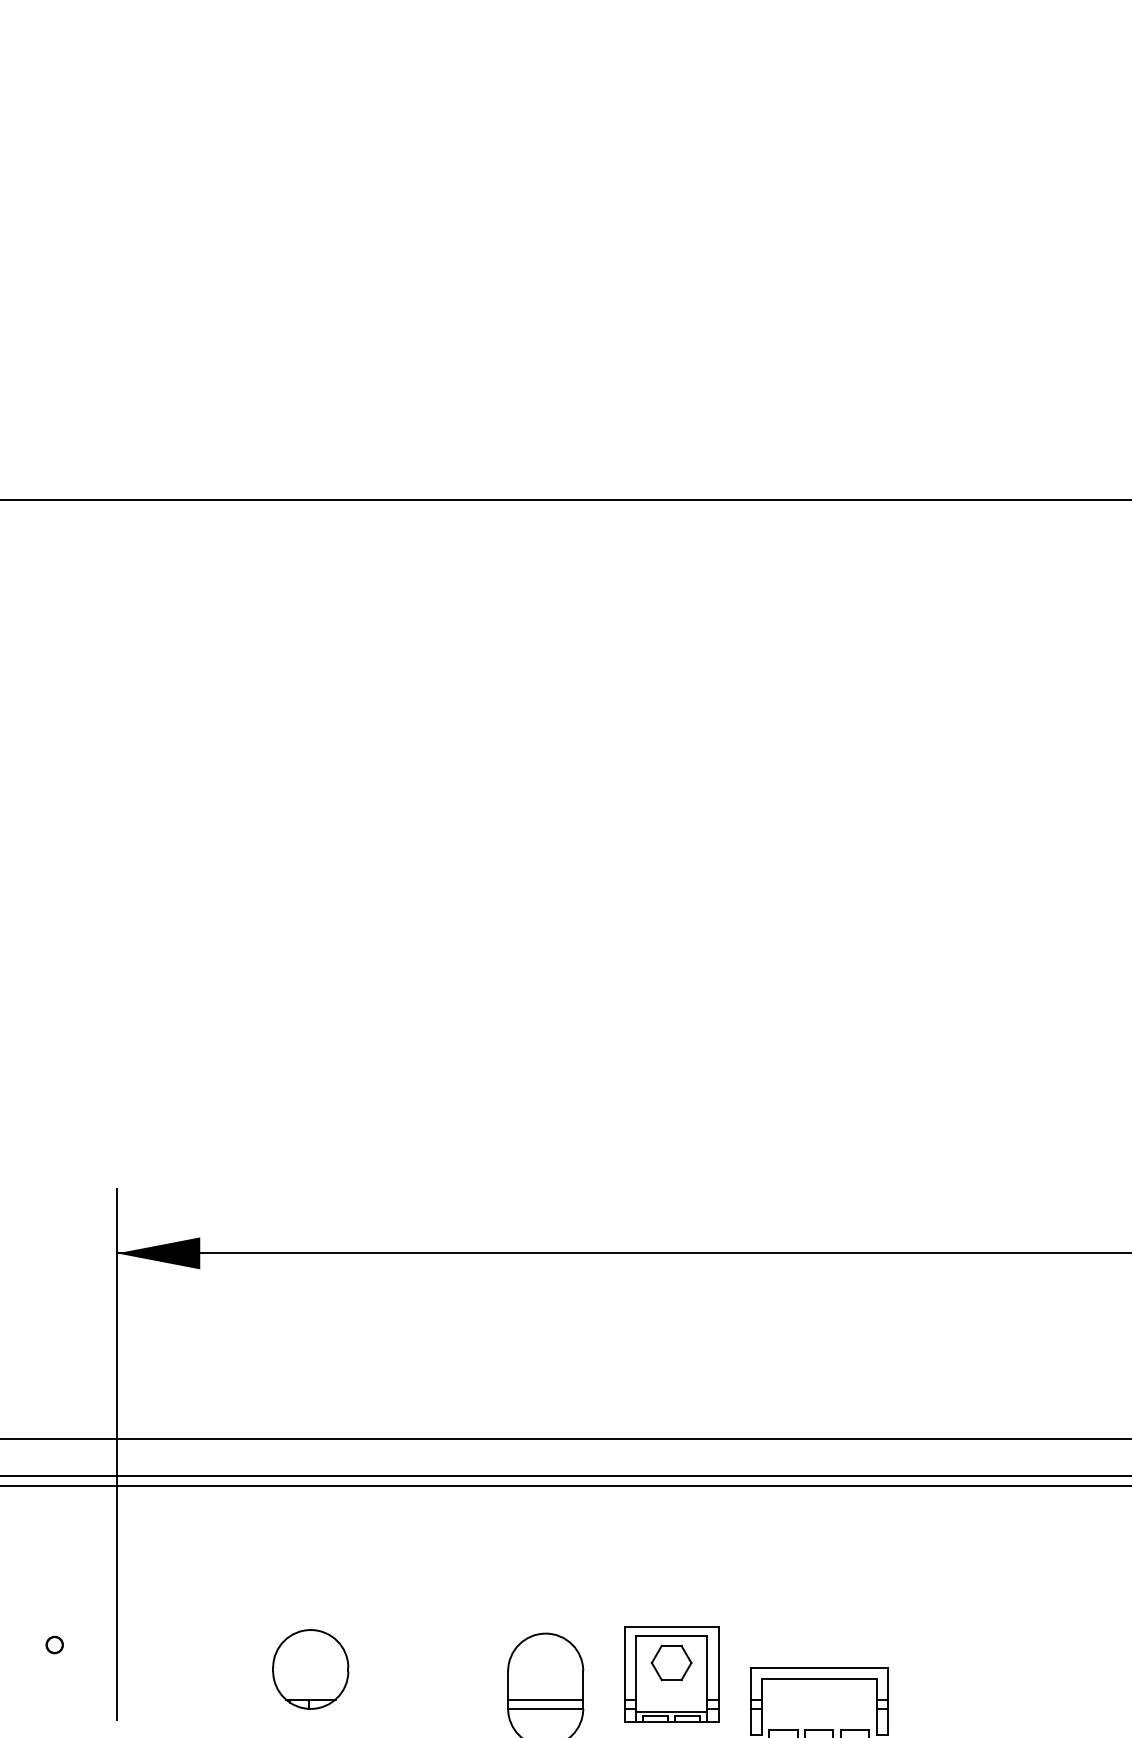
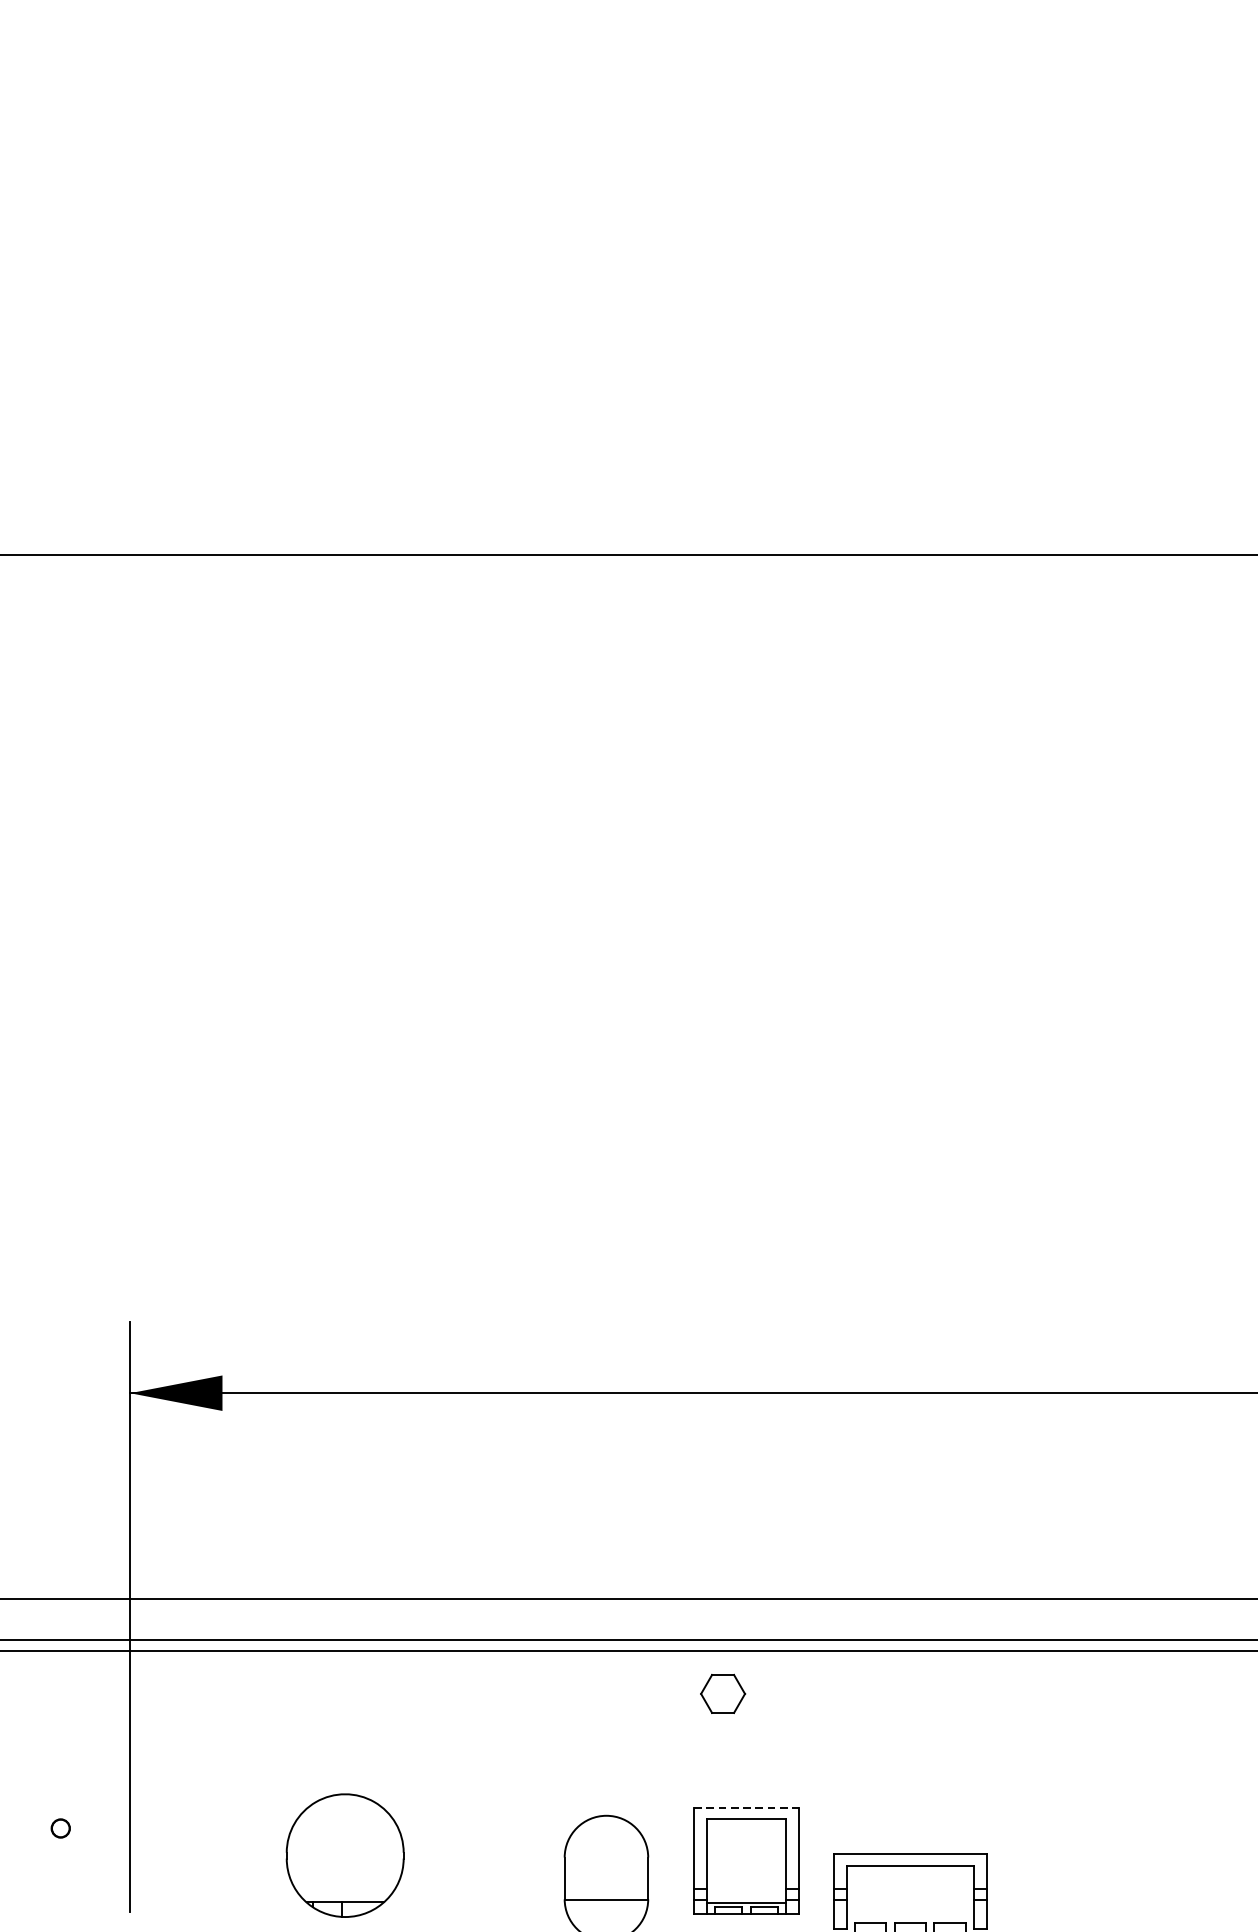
line: (671, 1627) -> (746, 1808), solid -> dashed
part: (671, 1662) -> (722, 1693), moved
part: (310, 1669) -> (345, 1855), size x1.4
line: (545, 1699) -> (606, 1889), removed

